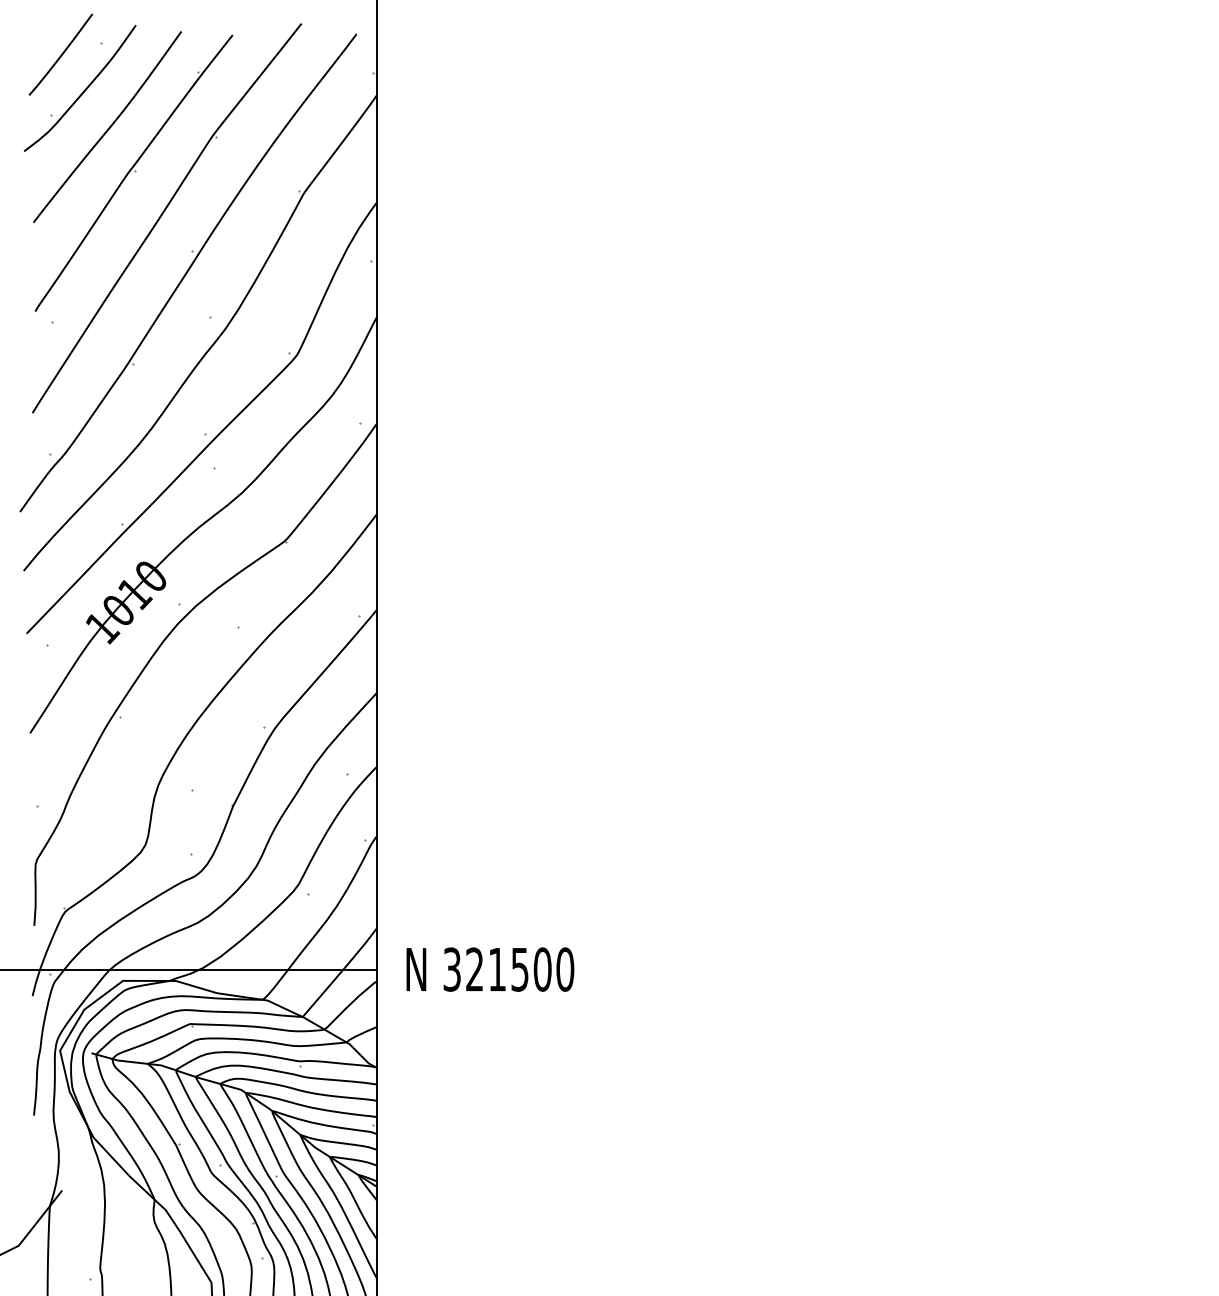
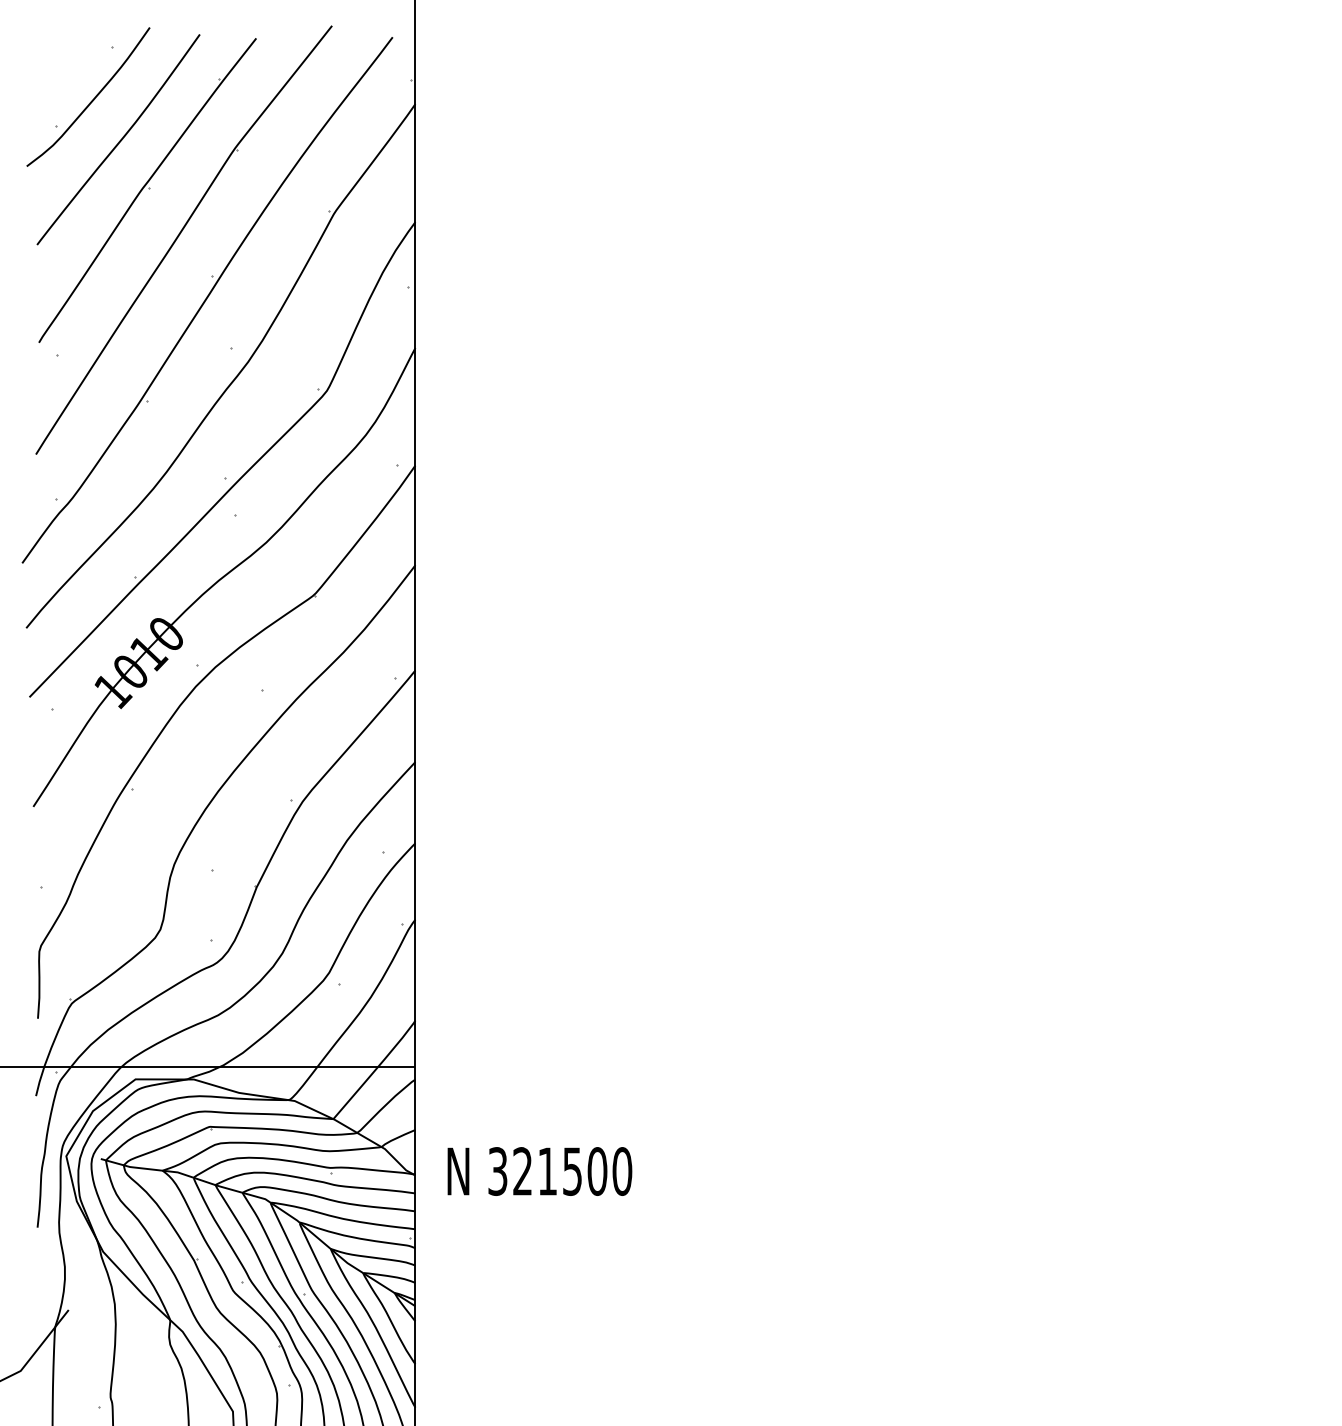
curve: (61, 54) -> (67, 59), removed
text: (490, 969) -> (540, 1171), moved

